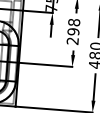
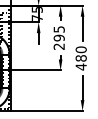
text: (73, 22) -> (58, 29), 298 -> 295

